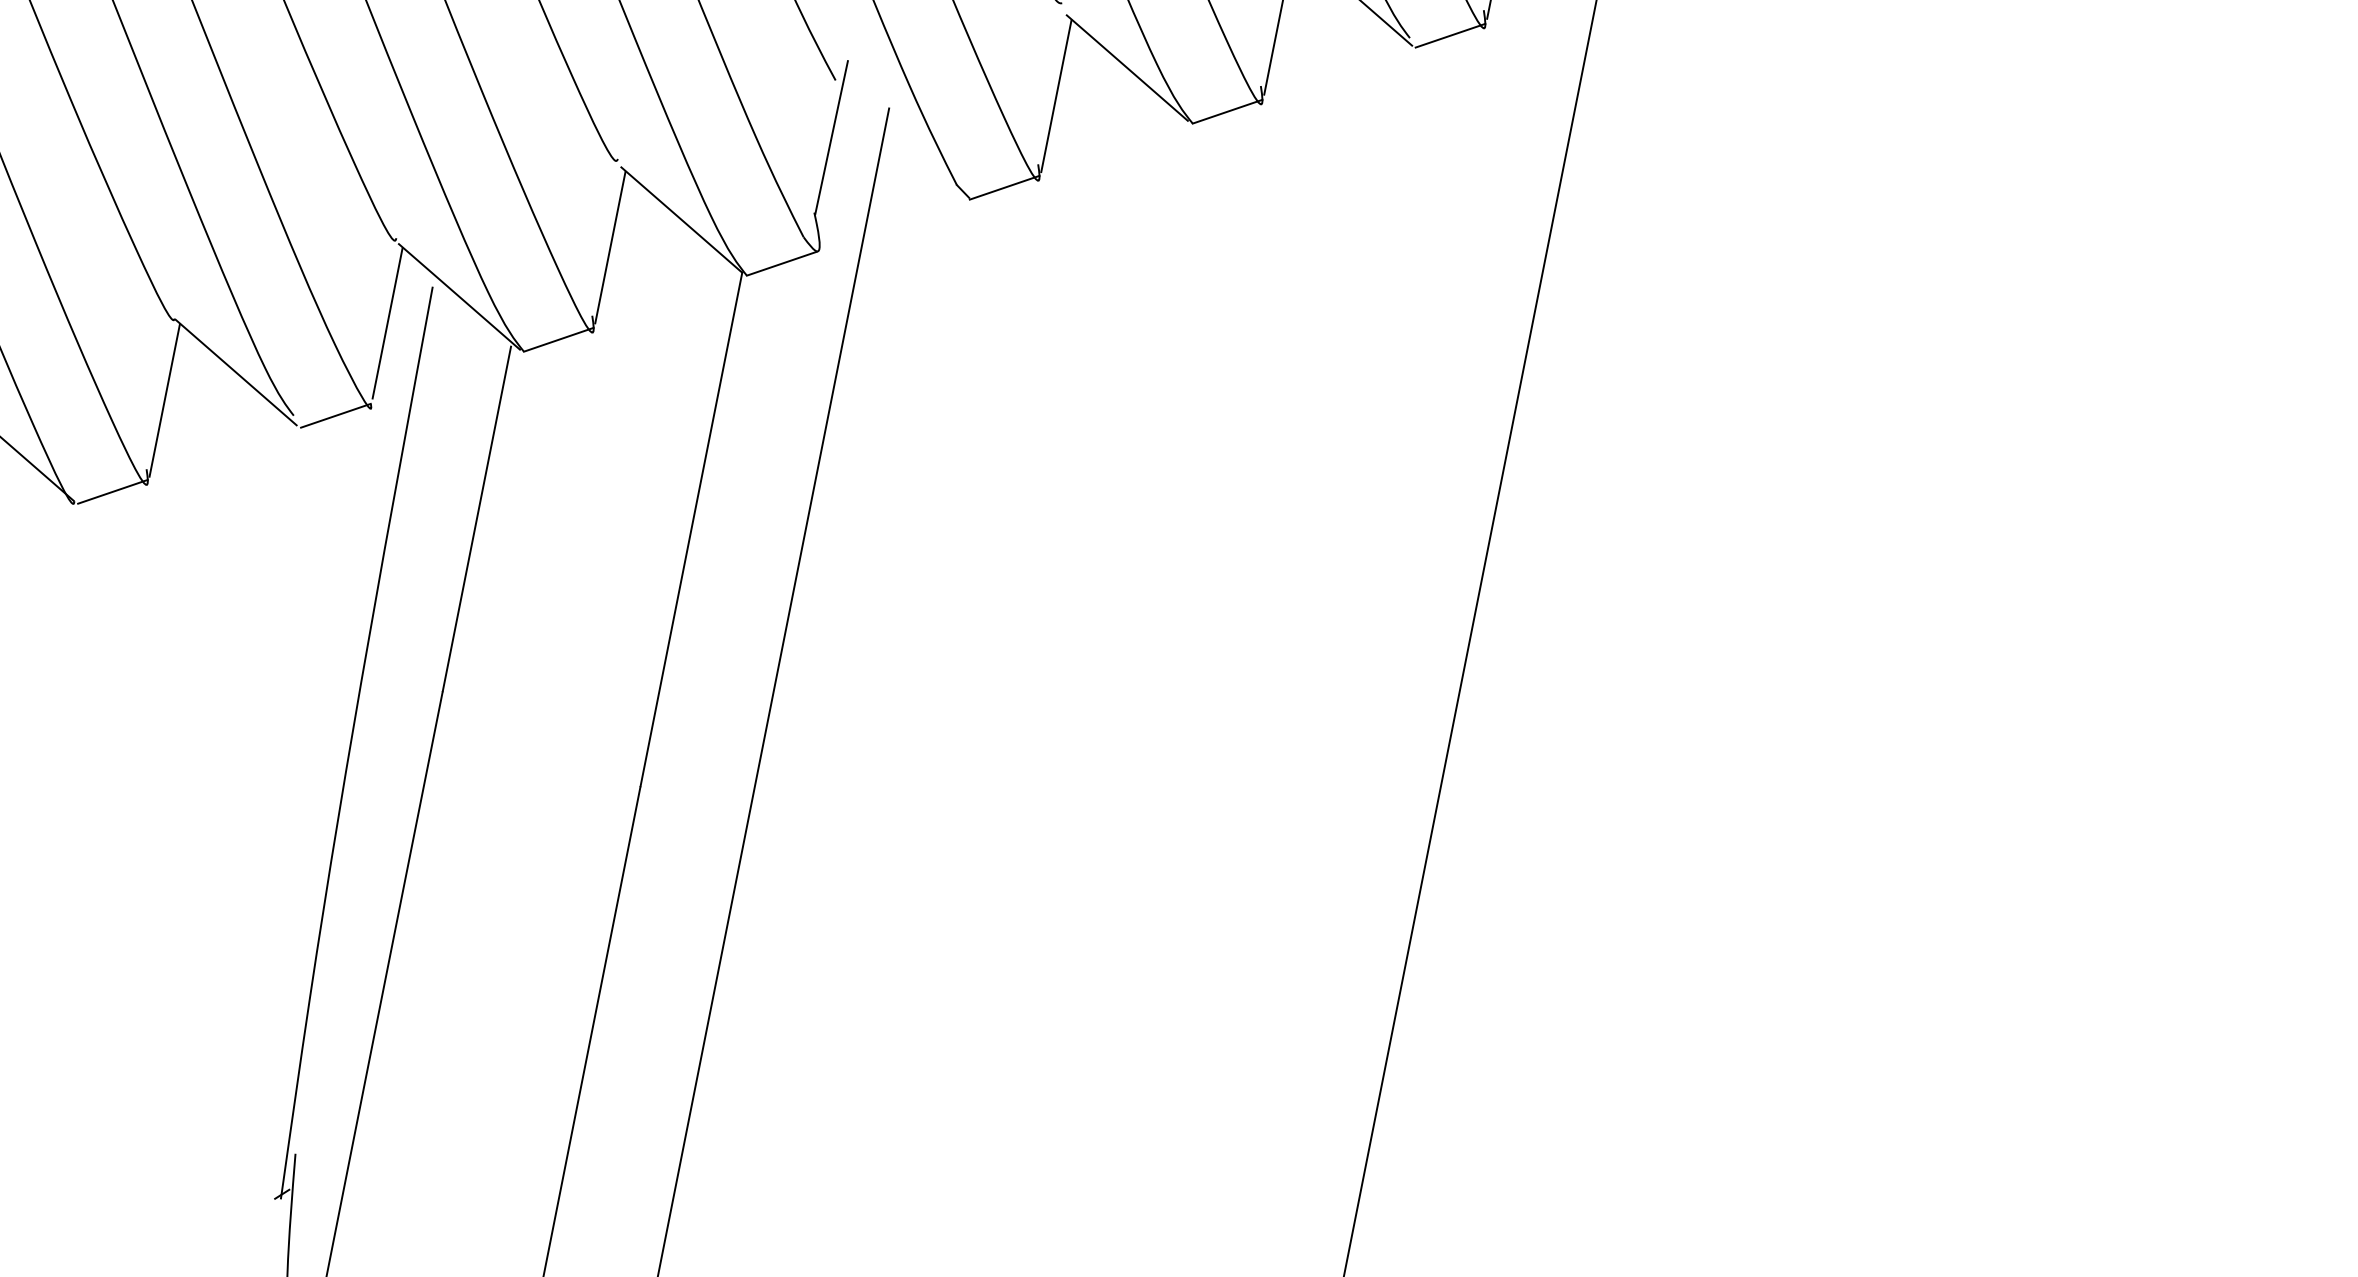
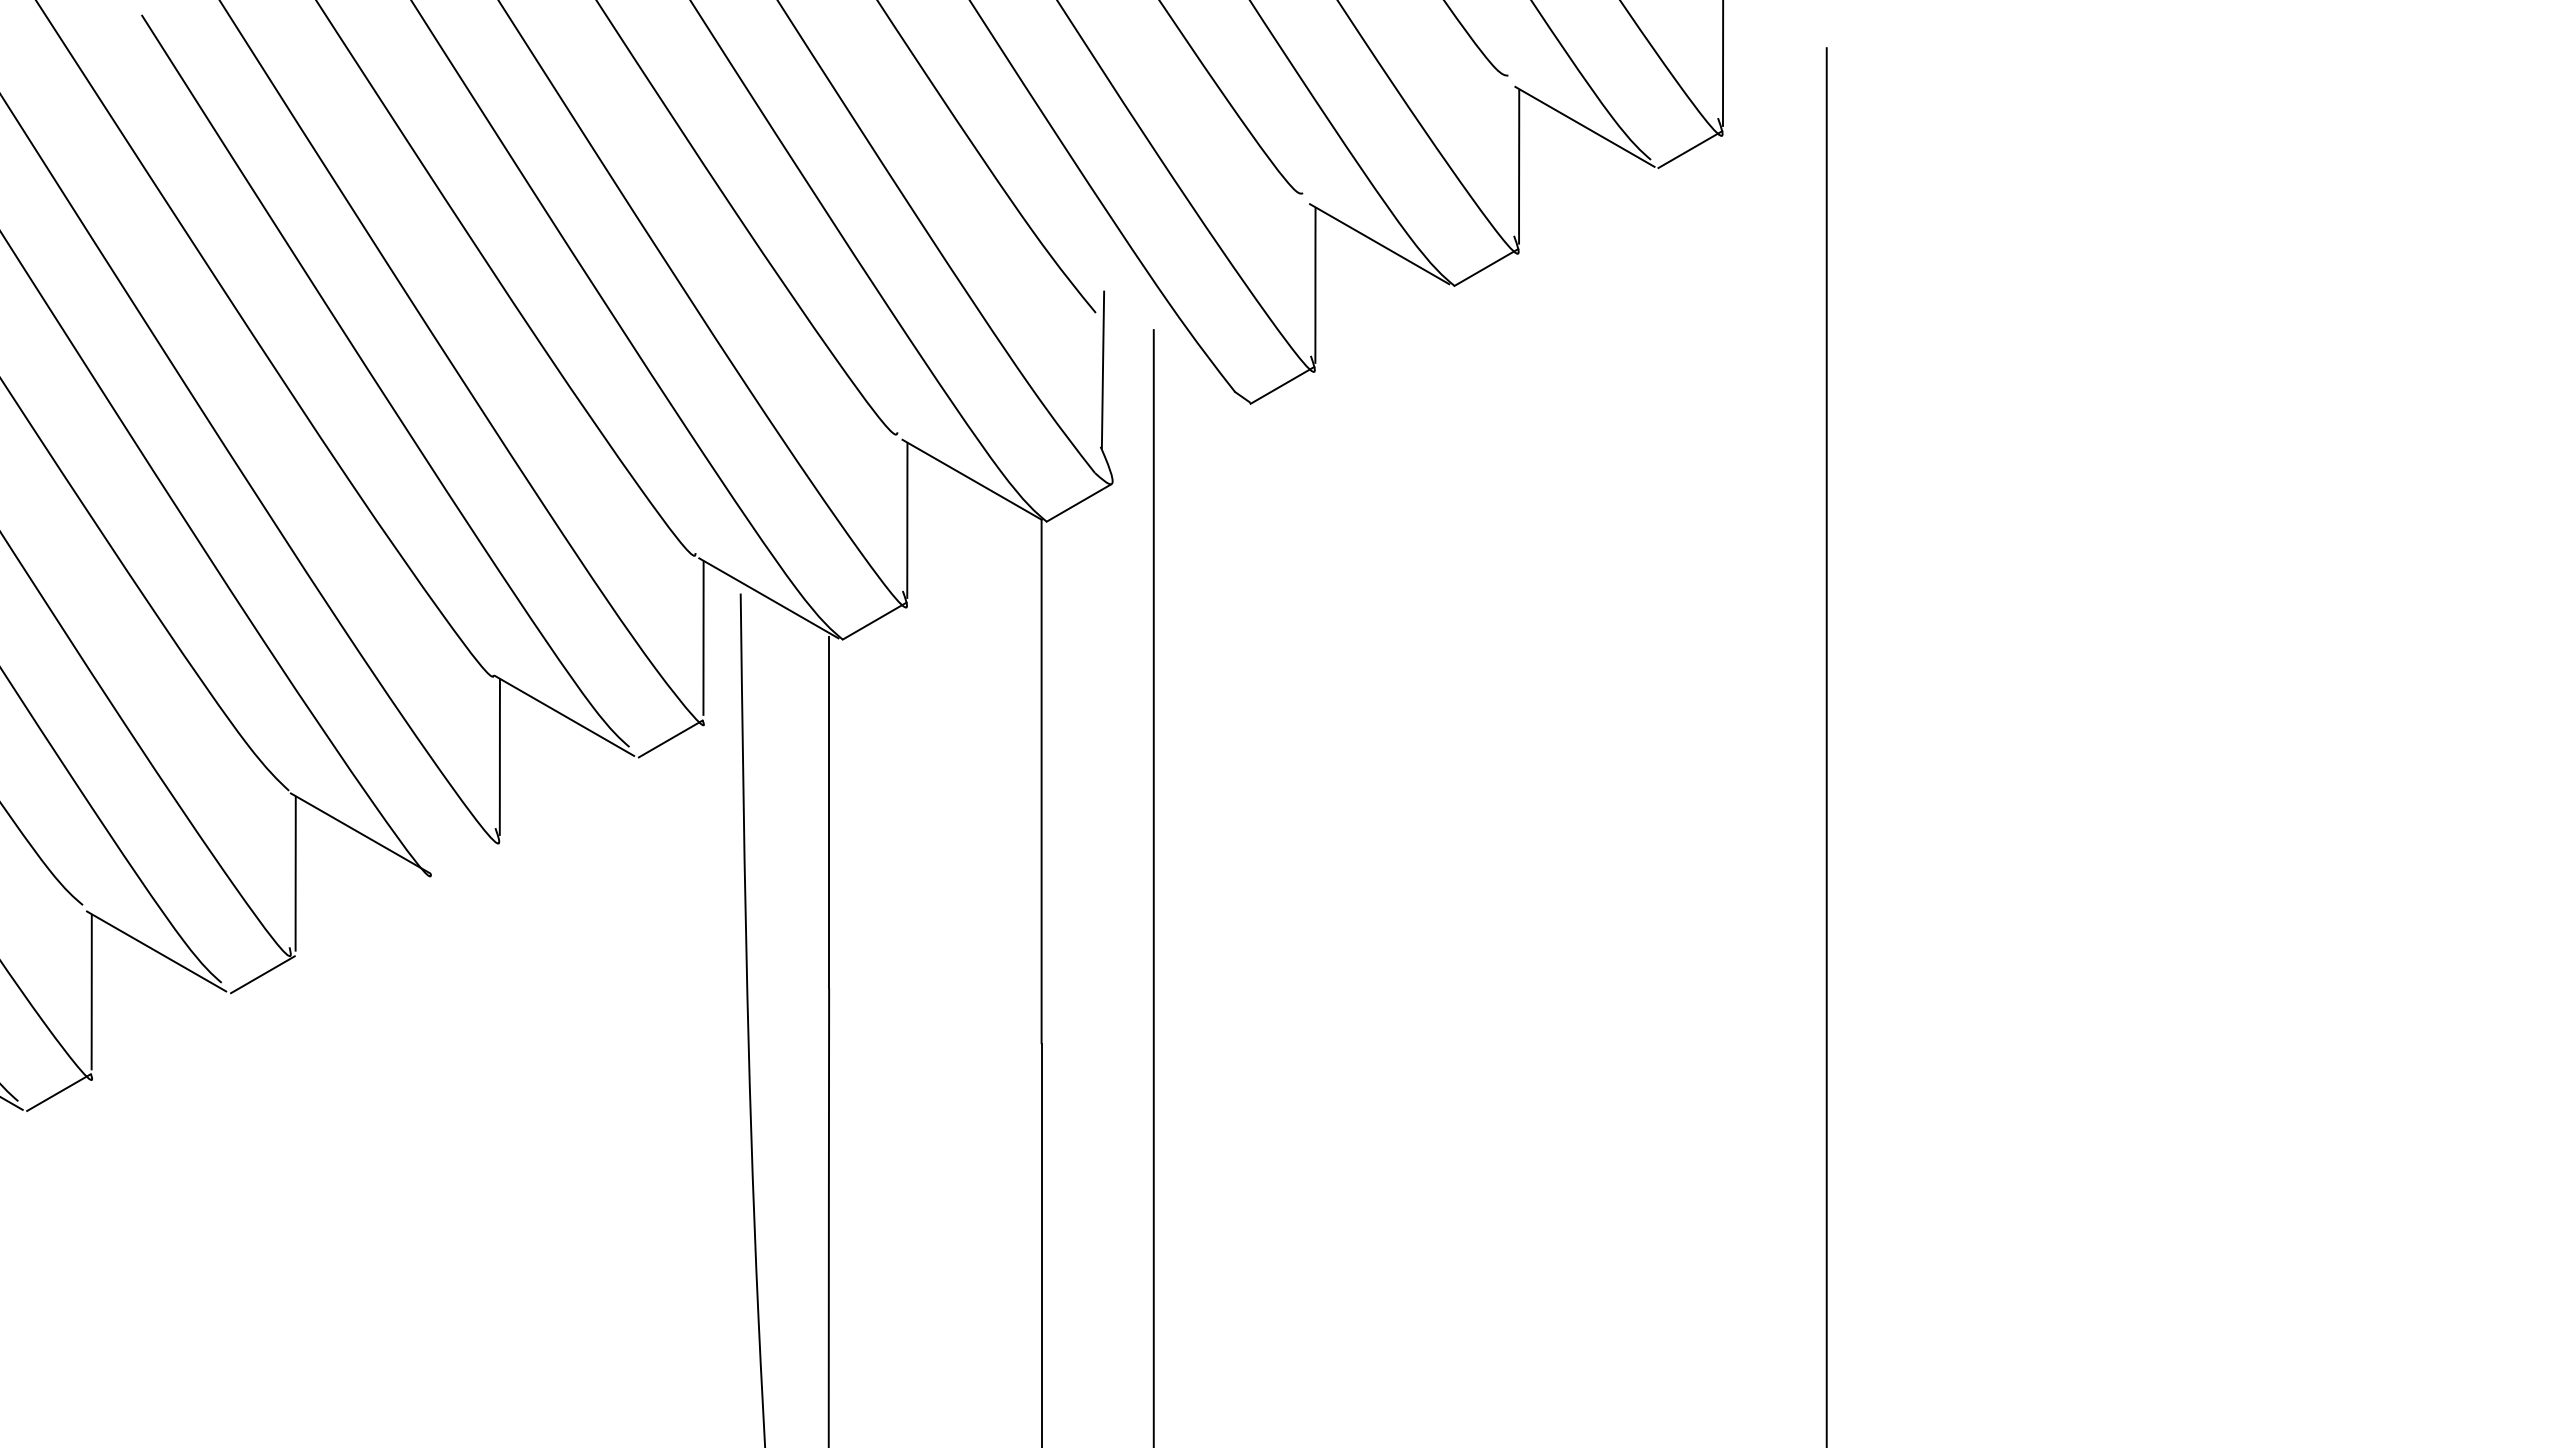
line: (112, 491) -> (466, 856), removed

